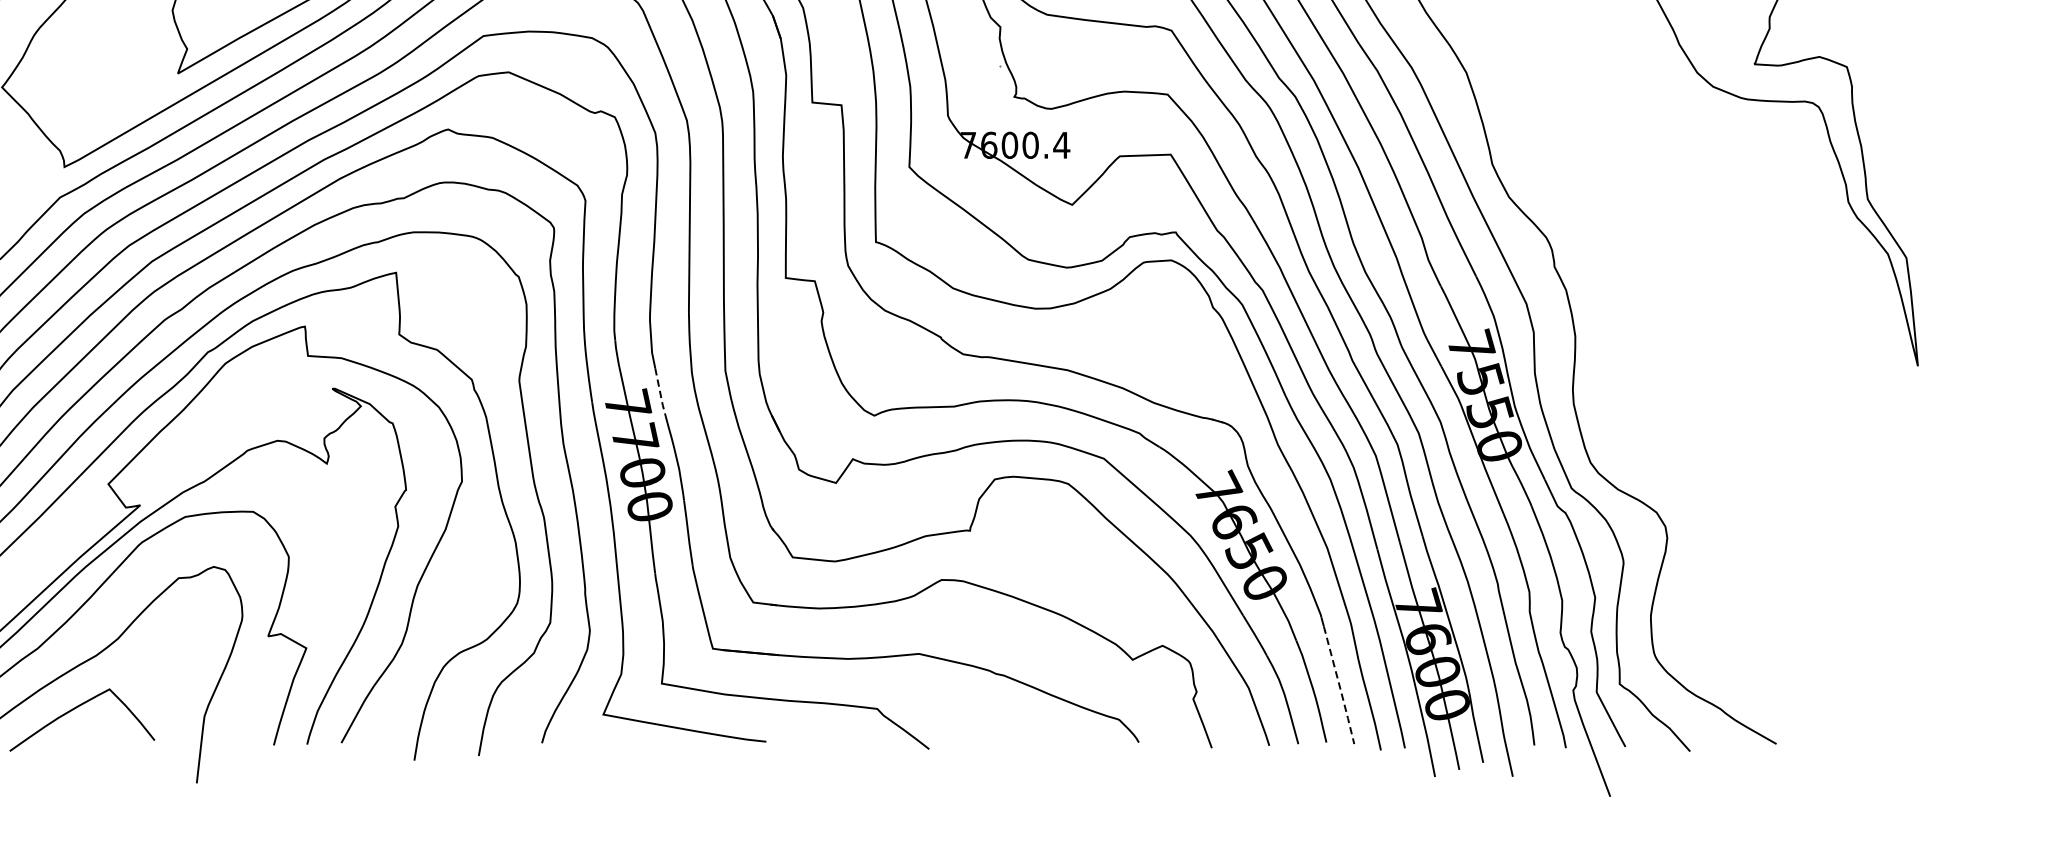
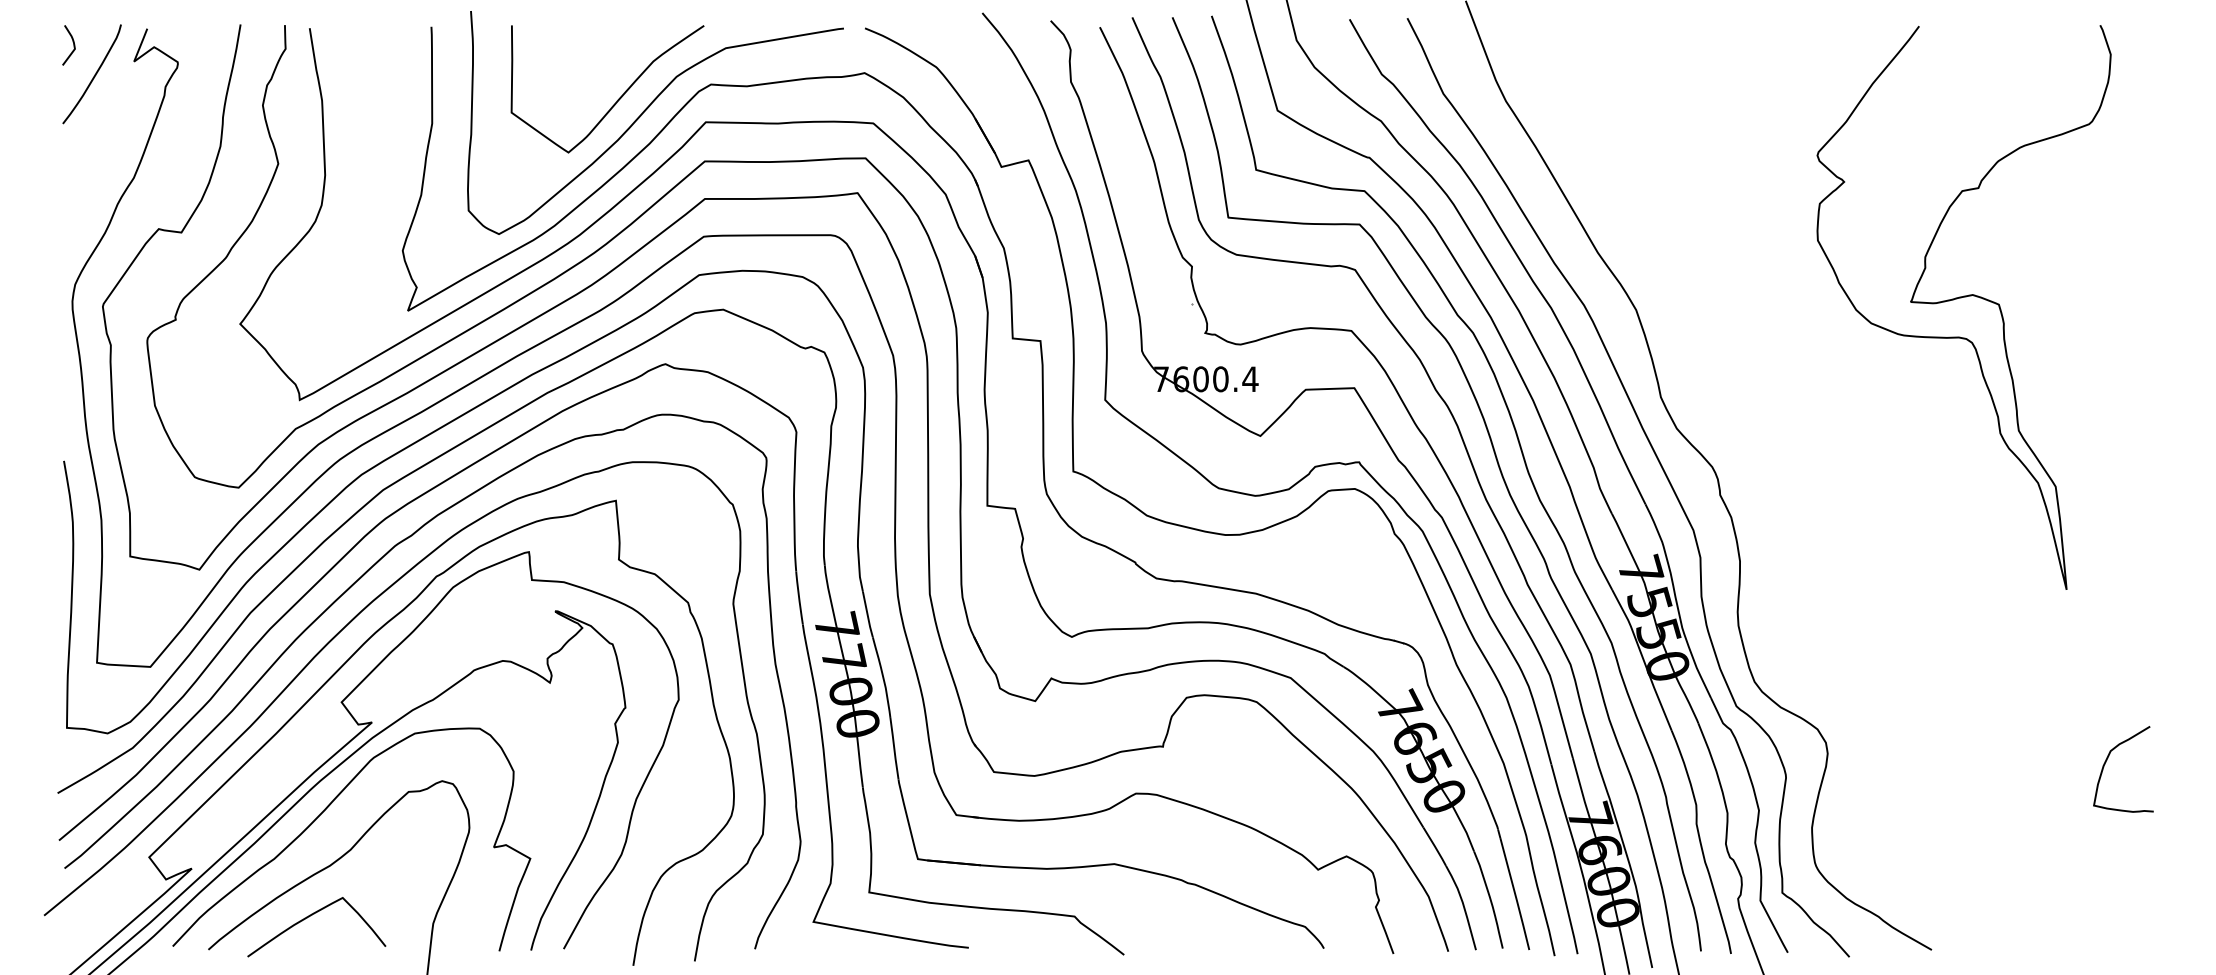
line: (660, 393) -> (867, 615), dashed -> solid
curve: (1960, 545) -> (2107, 760), added
line: (1339, 686) -> (1515, 895), dashed -> solid

